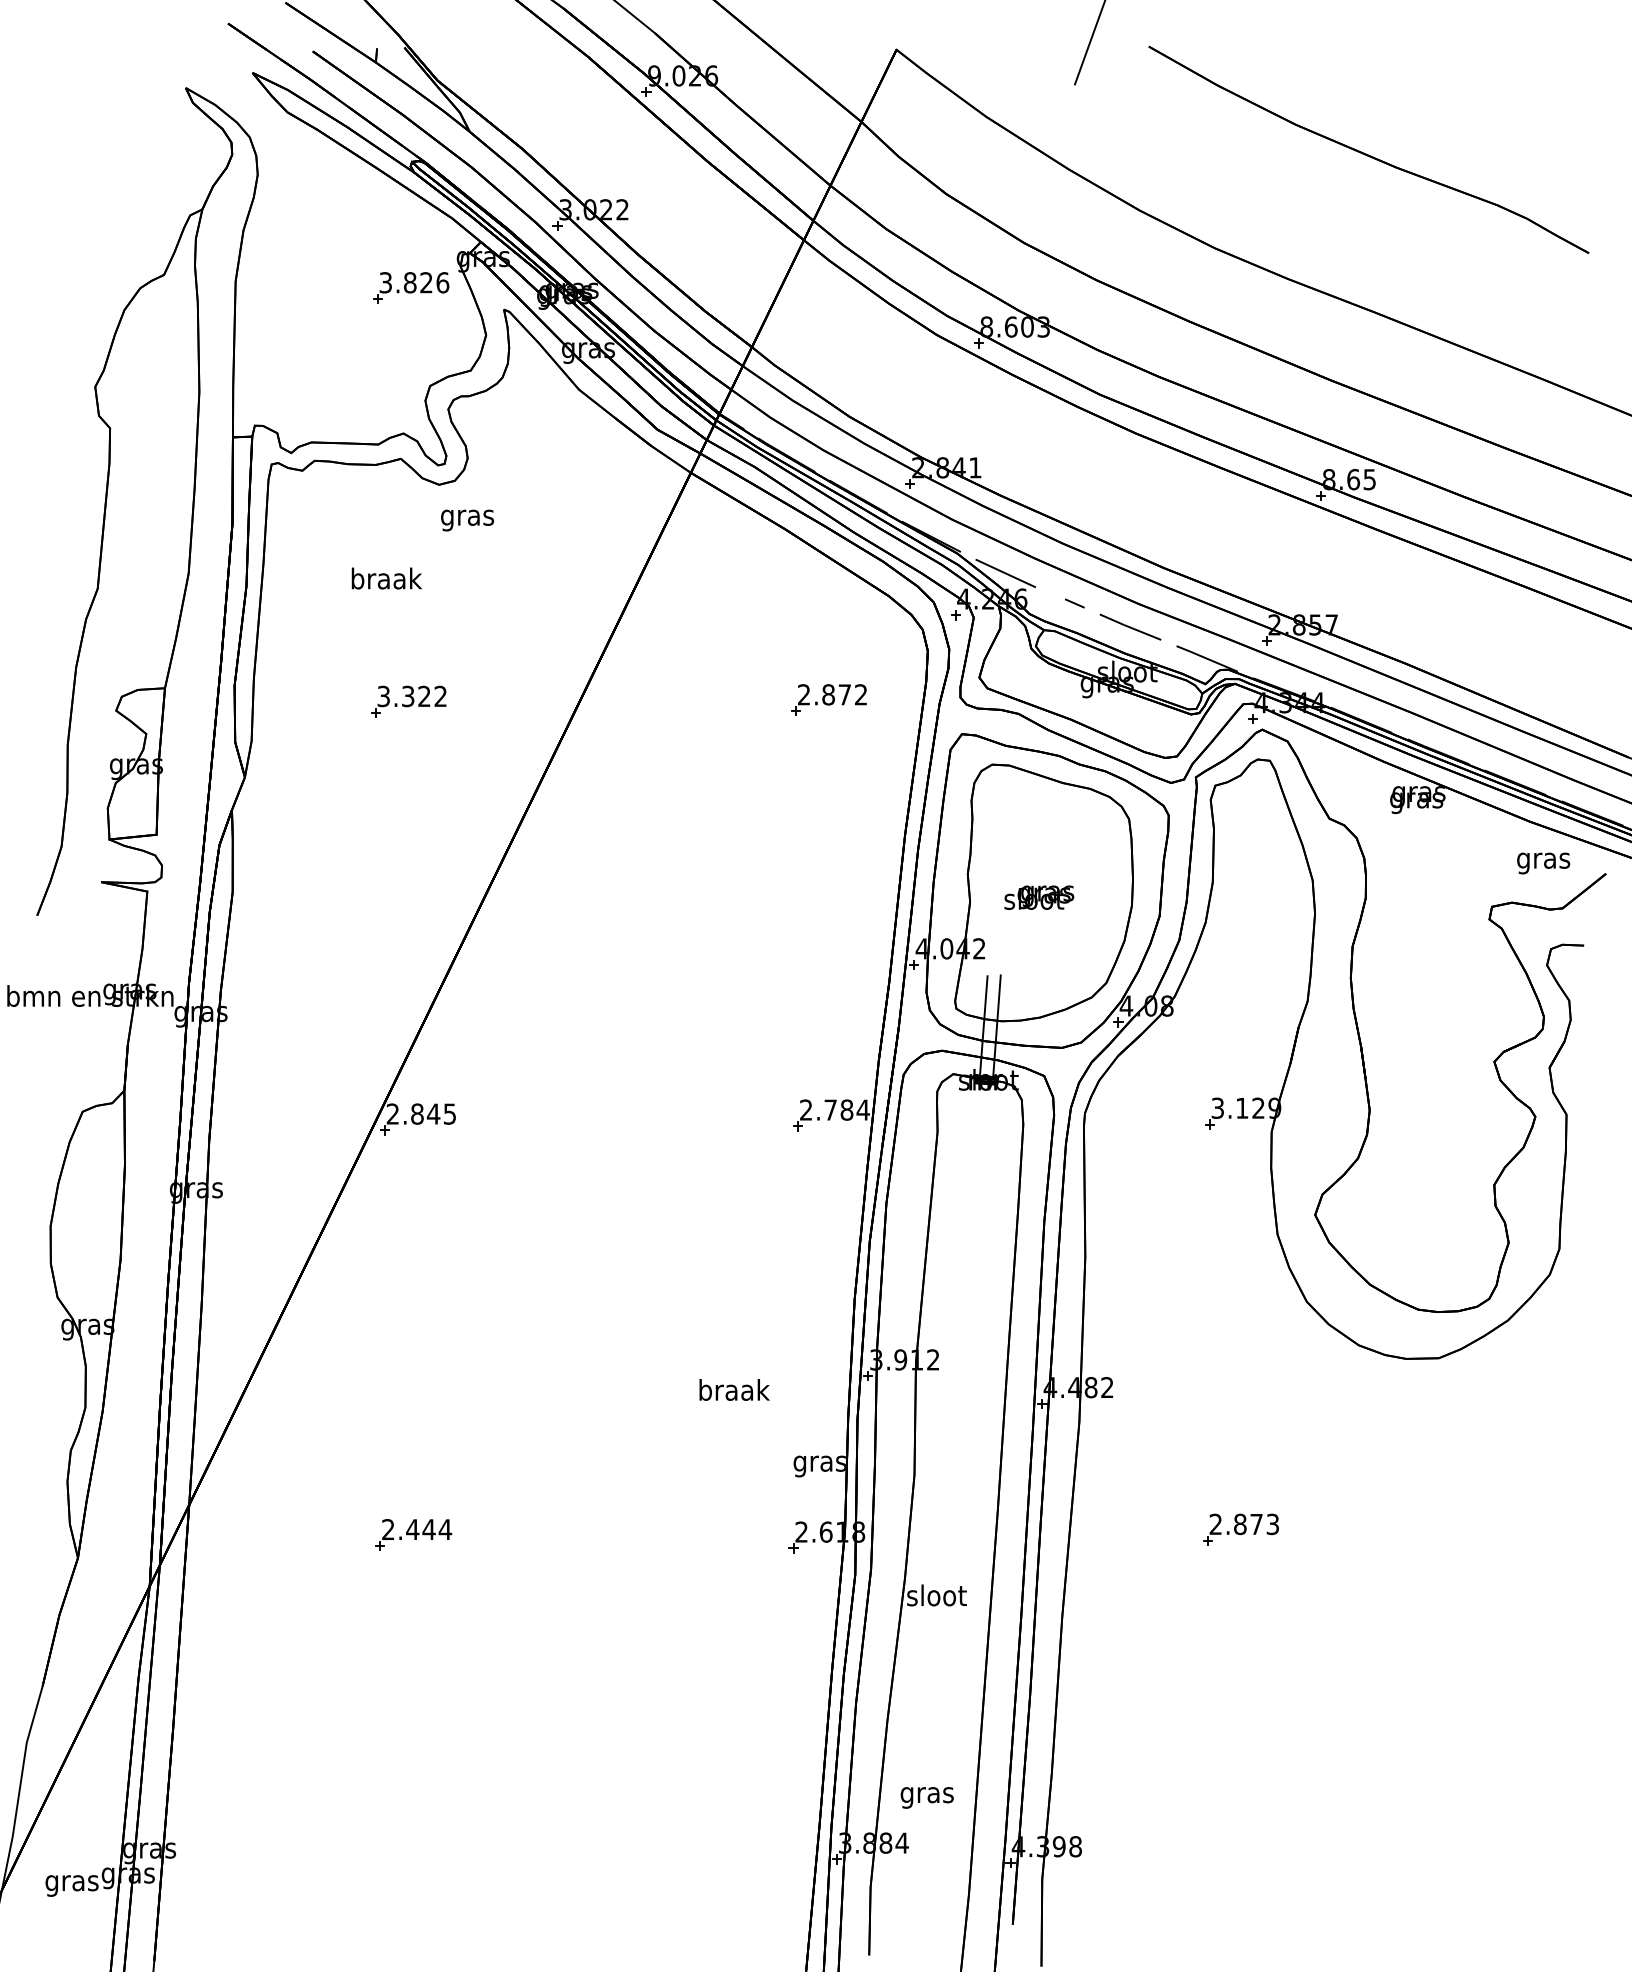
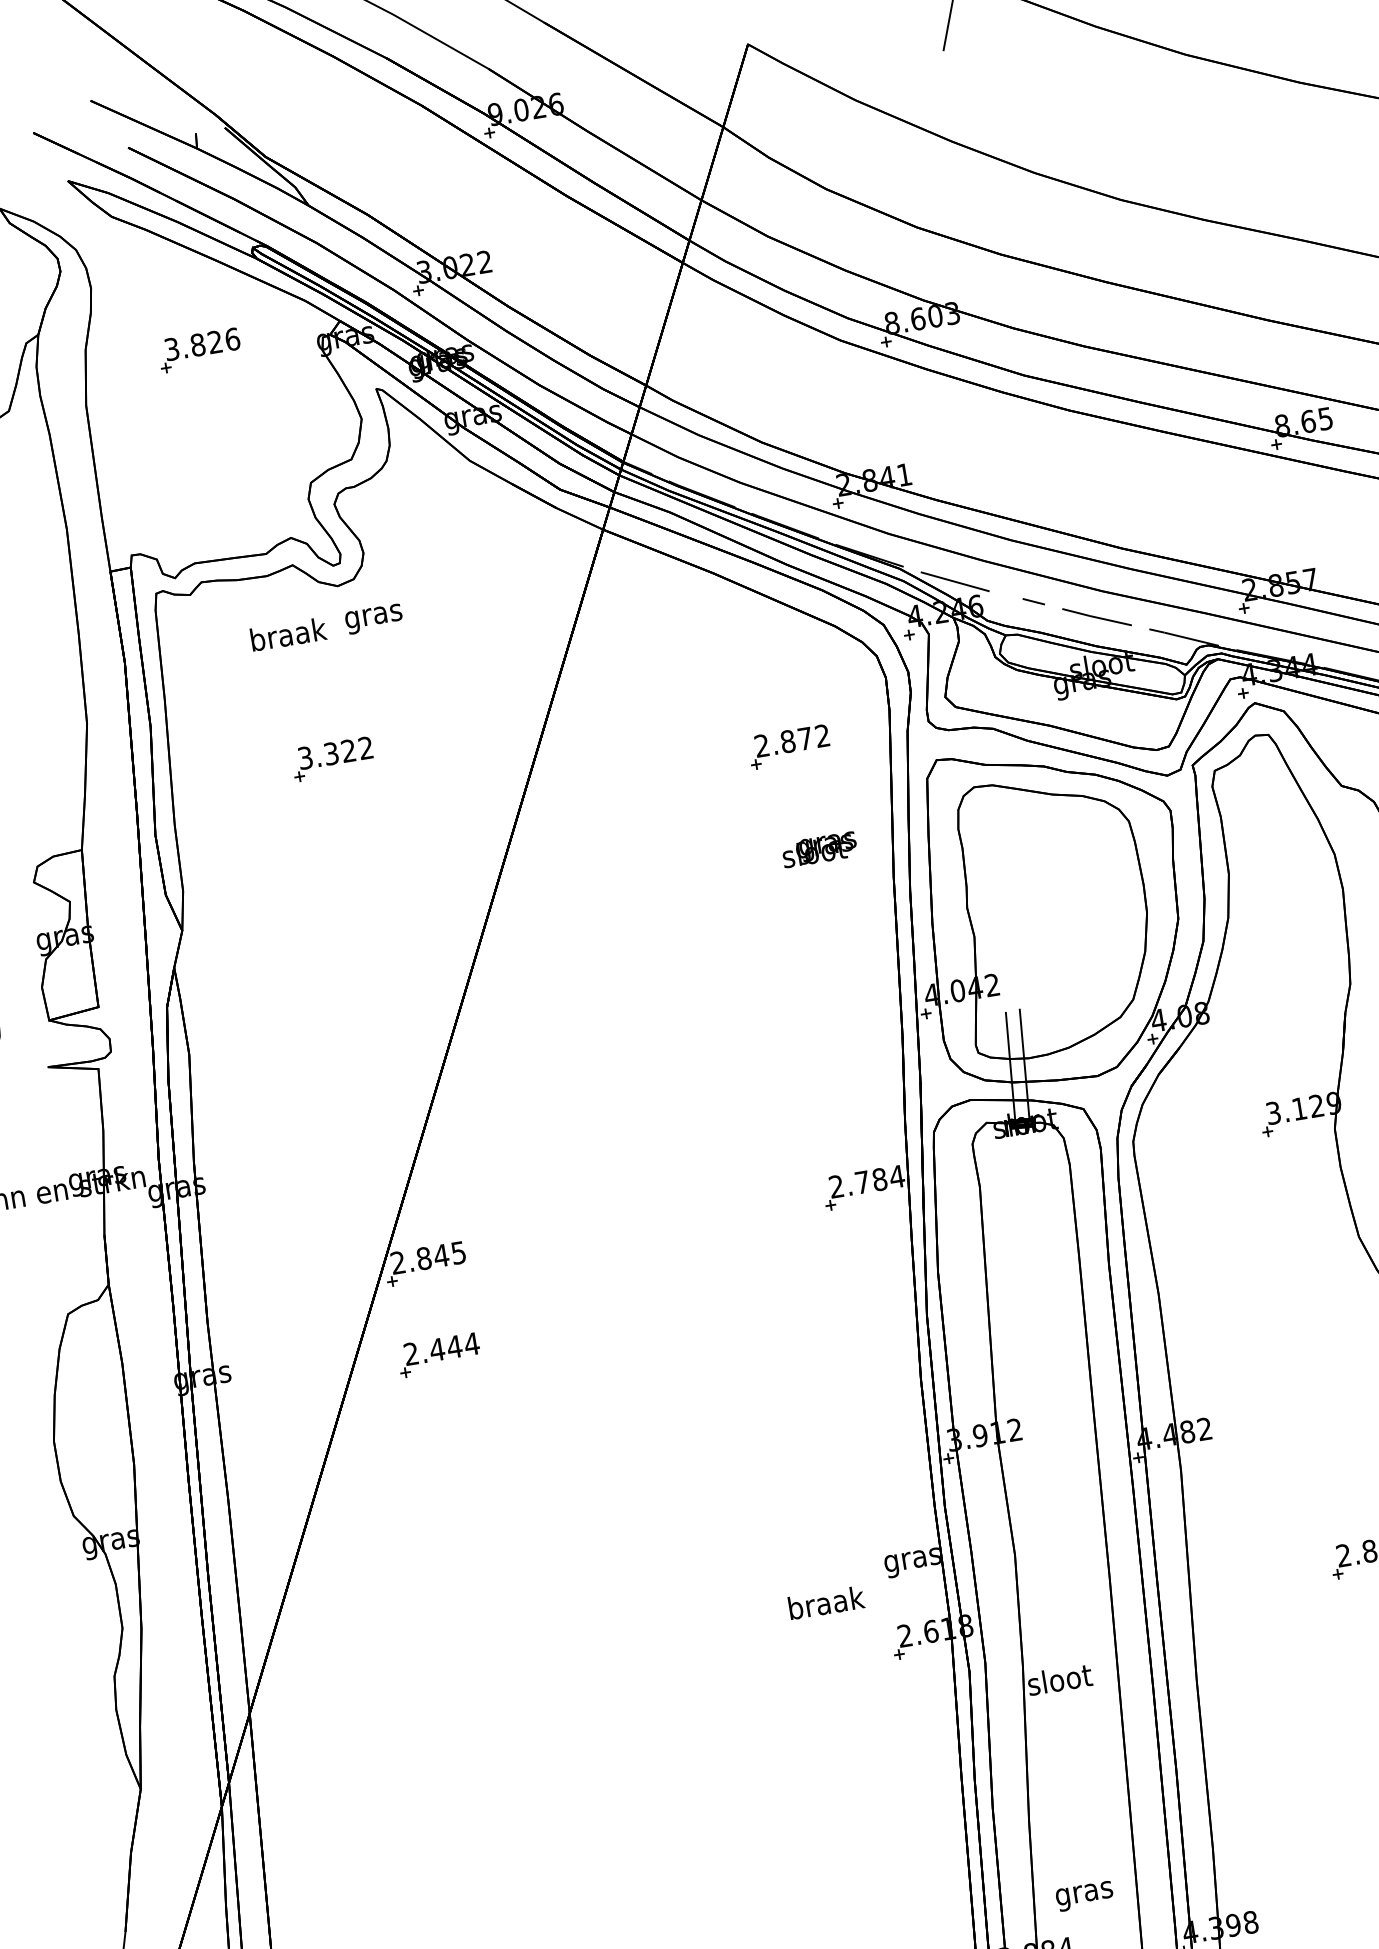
part: (411, 287) -> (200, 349), moved
text: (386, 578) -> (288, 634), moved
part: (408, 701) -> (332, 759), moved
text: (1039, 897) -> (819, 849), moved
text: (734, 1389) -> (826, 1602), moved
part: (413, 1534) -> (438, 1354), moved

